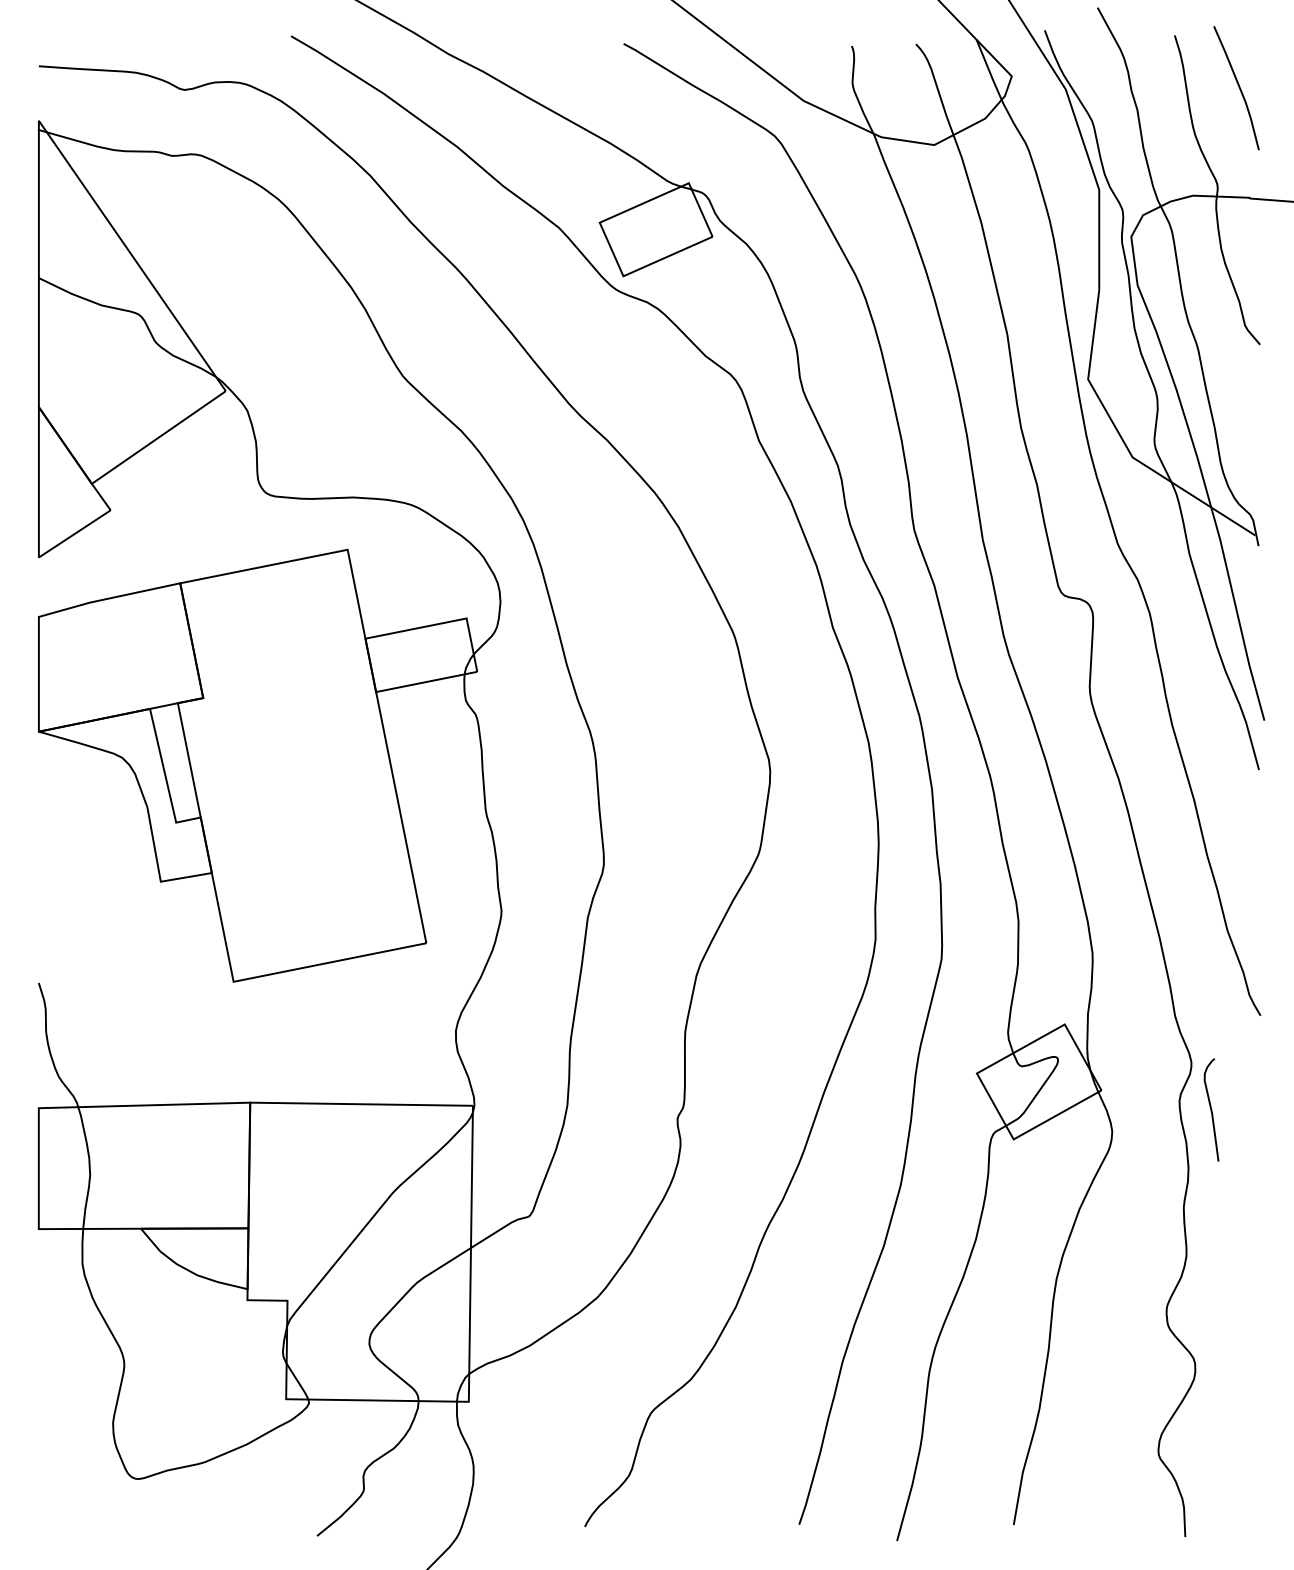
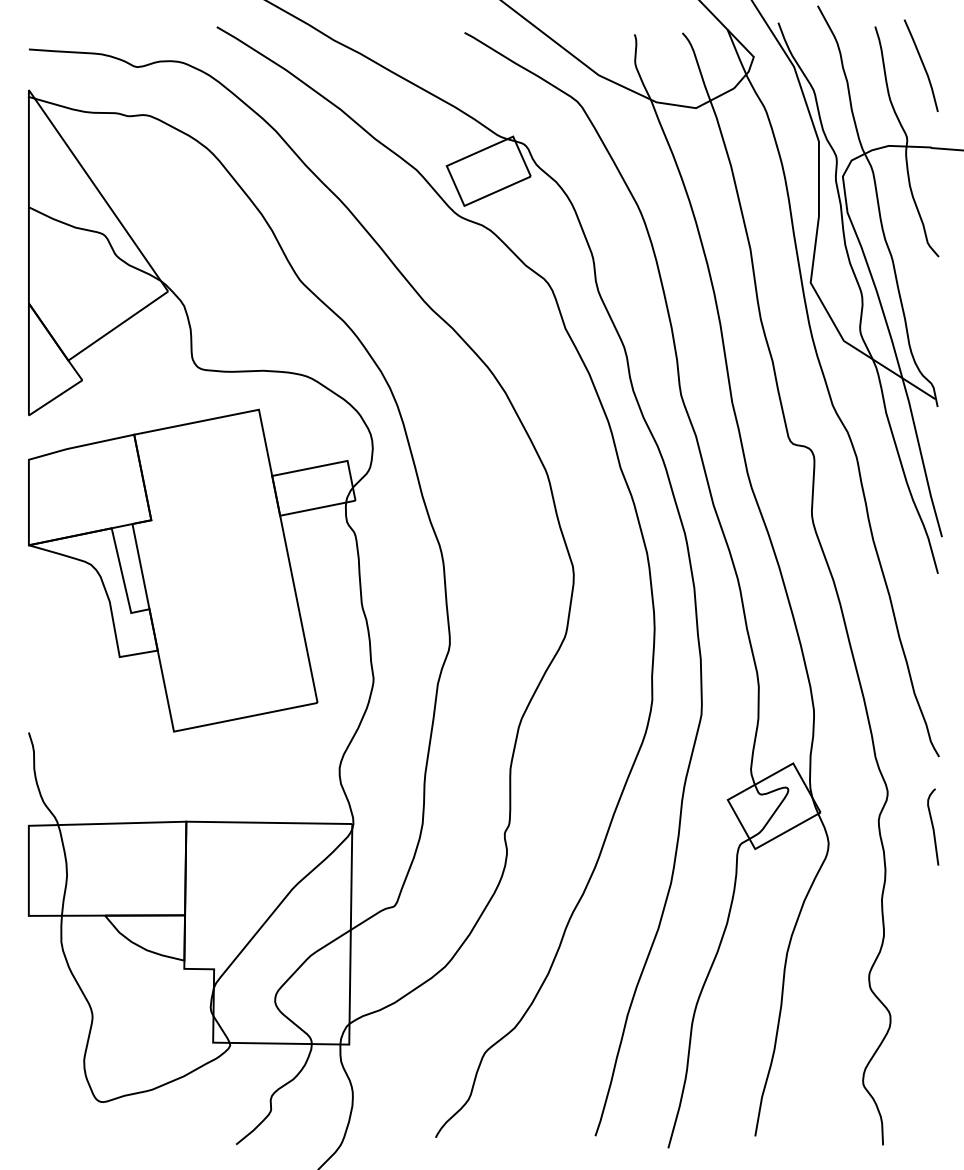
curve: (1211, 1109) -> (933, 826), moved

